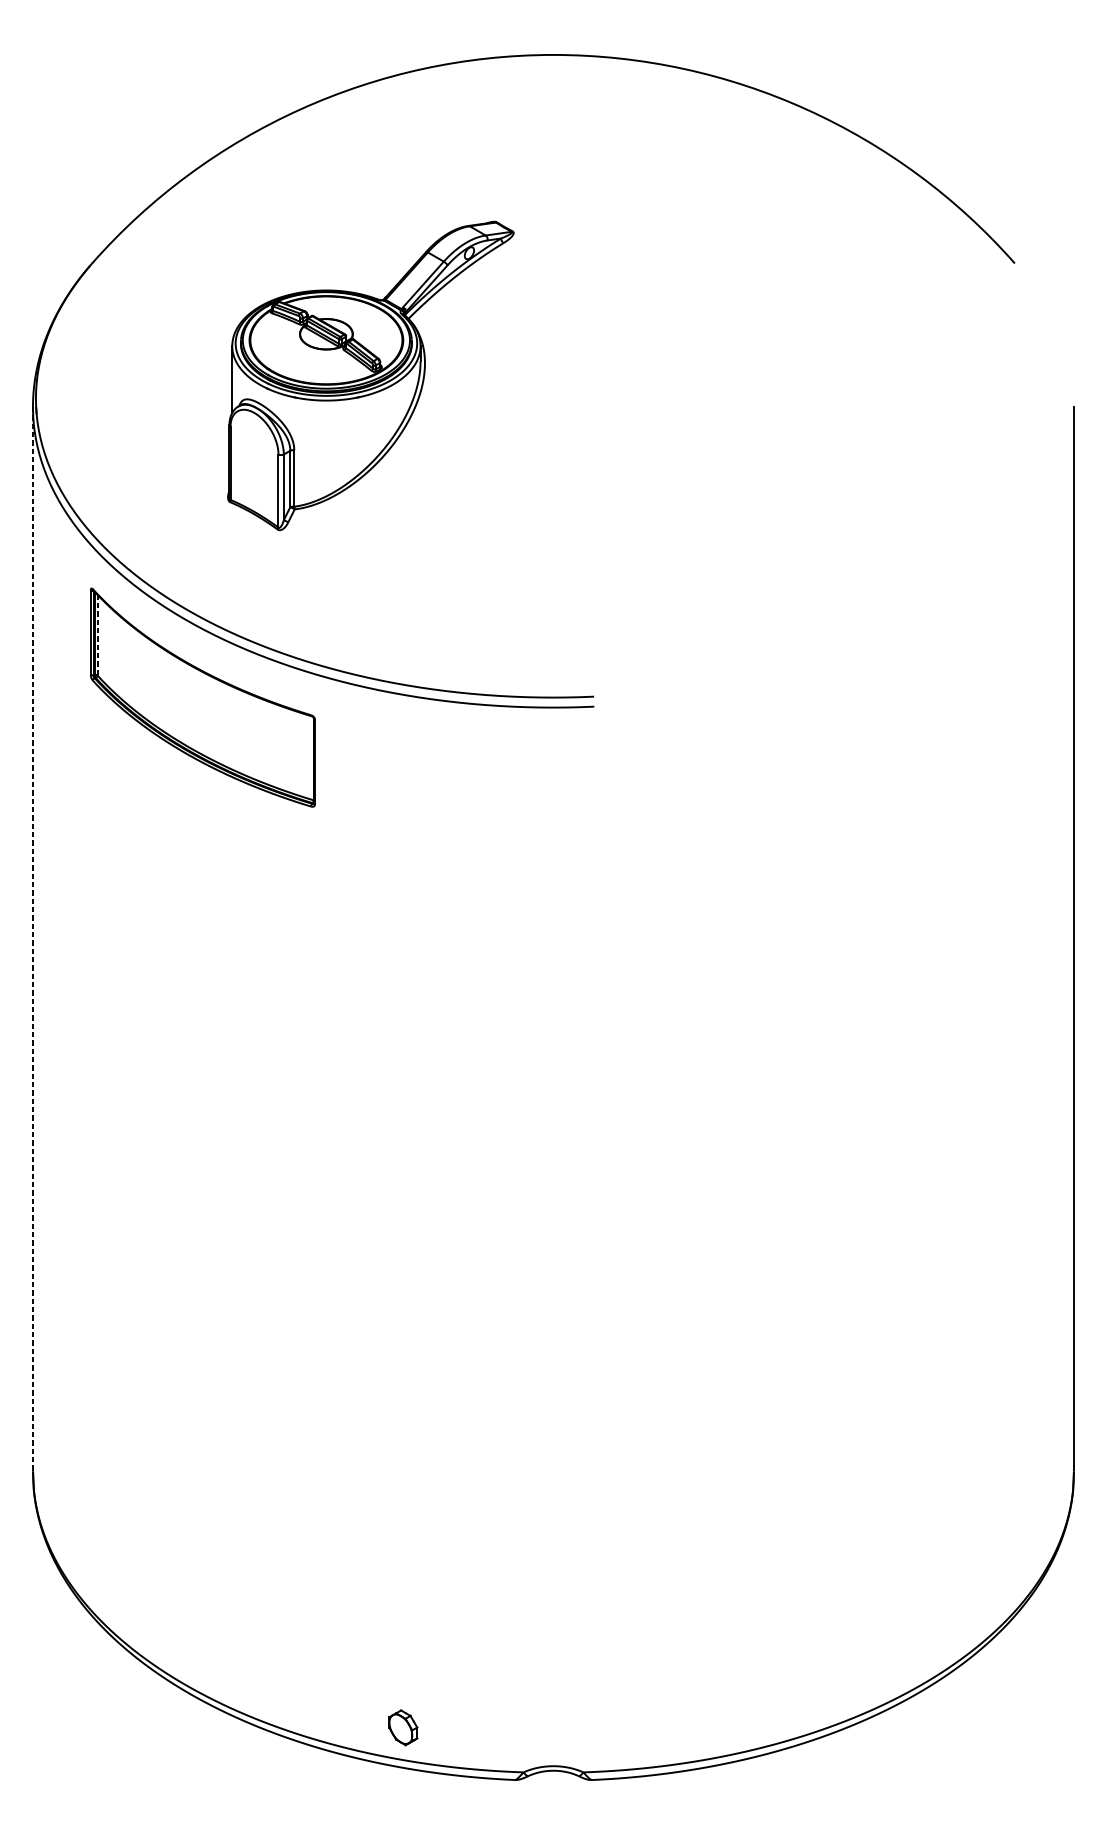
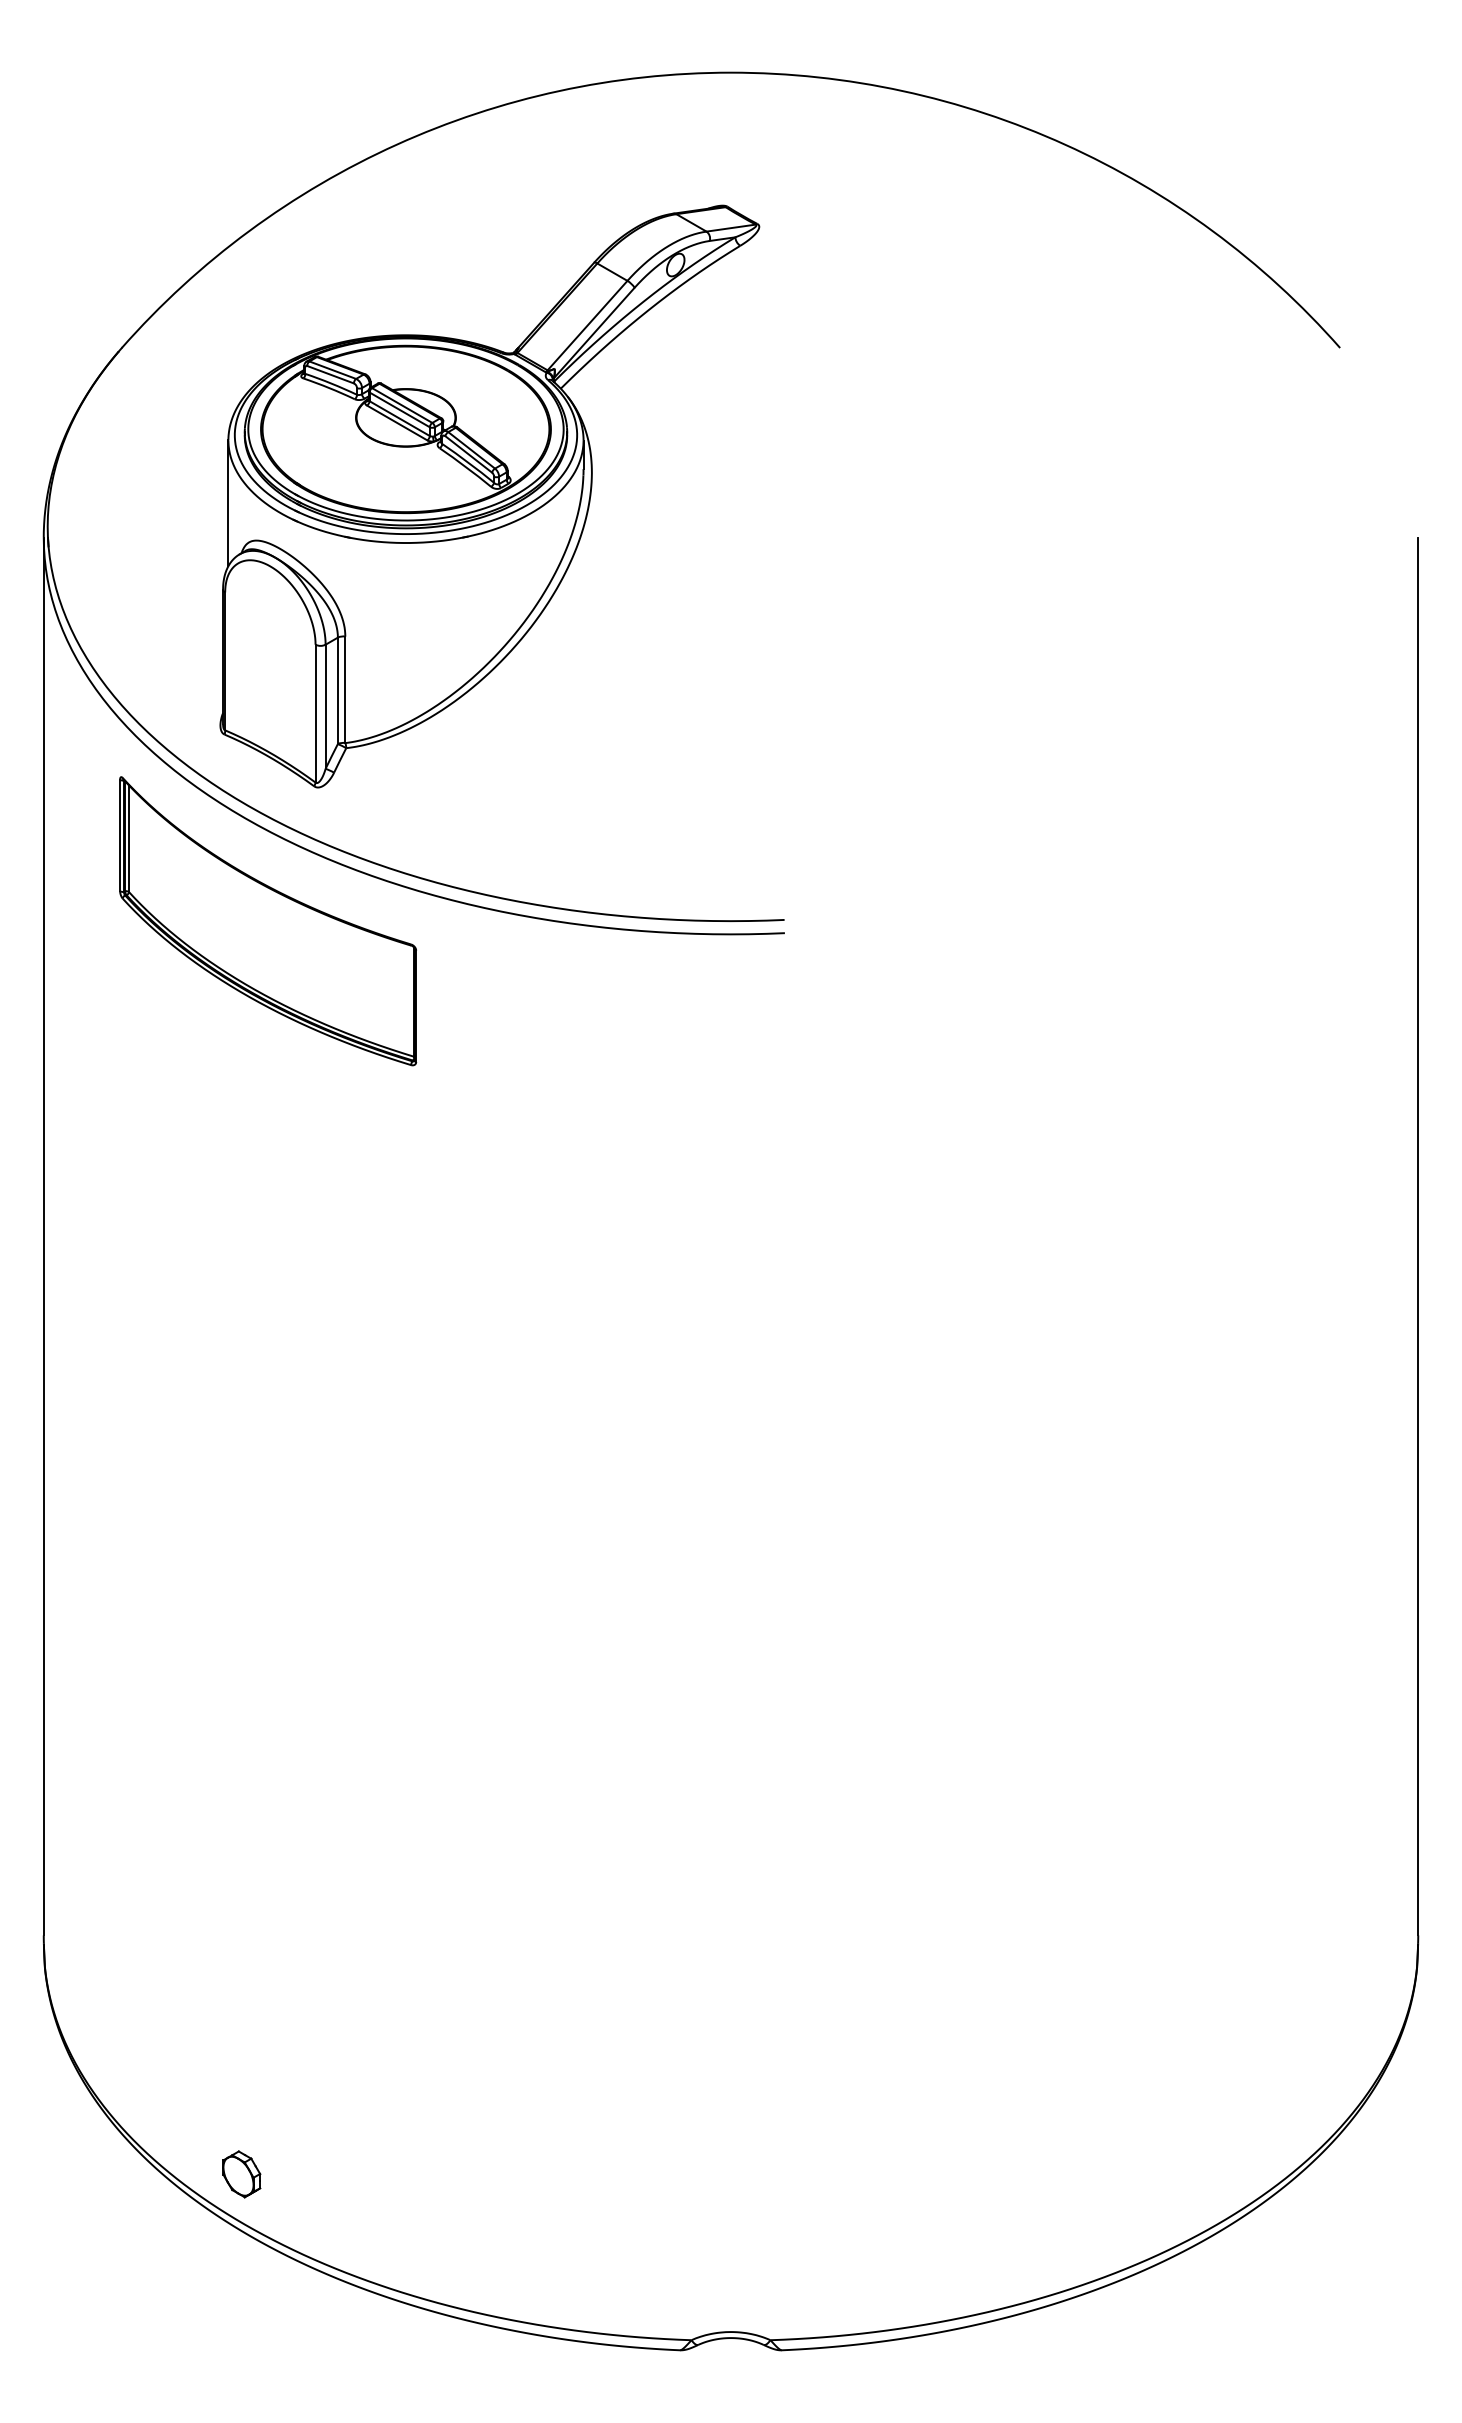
part: (370, 375) -> (489, 496), size x1.43
line: (97, 635) -> (129, 839), dashed -> solid
line: (32, 936) -> (43, 1236), dashed -> solid
part: (403, 1727) -> (241, 2174), moved

